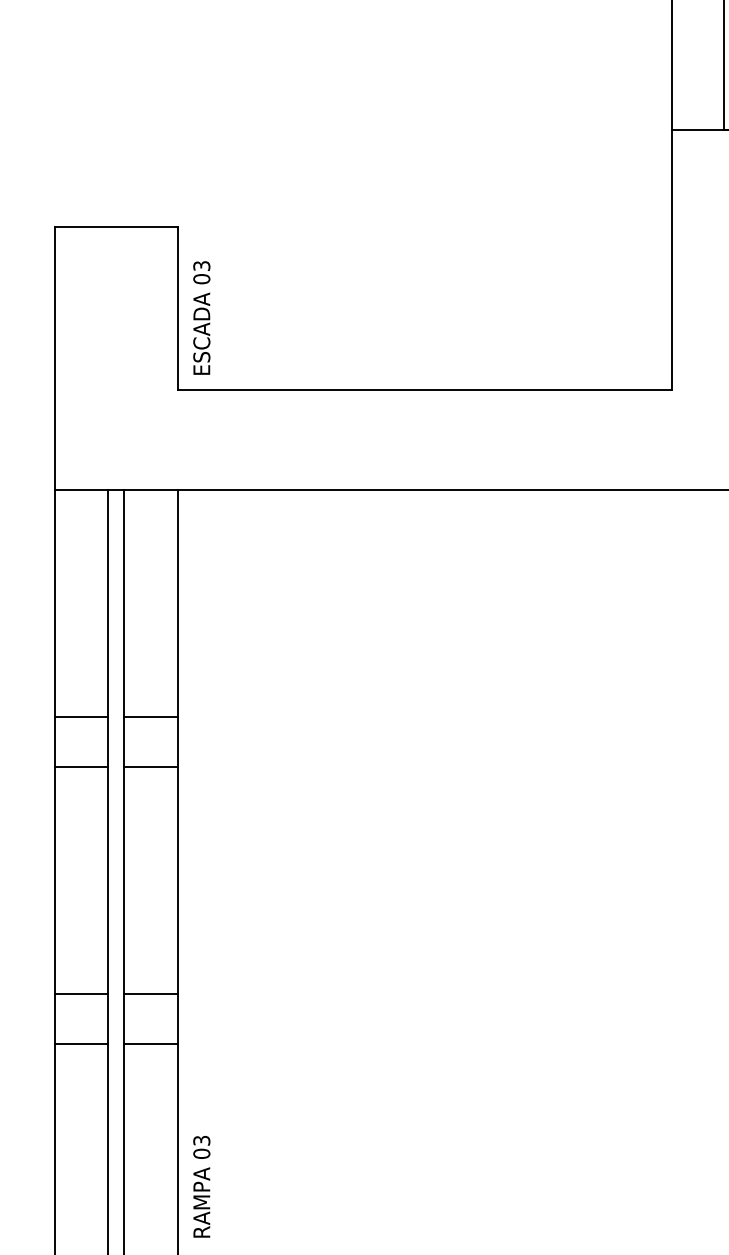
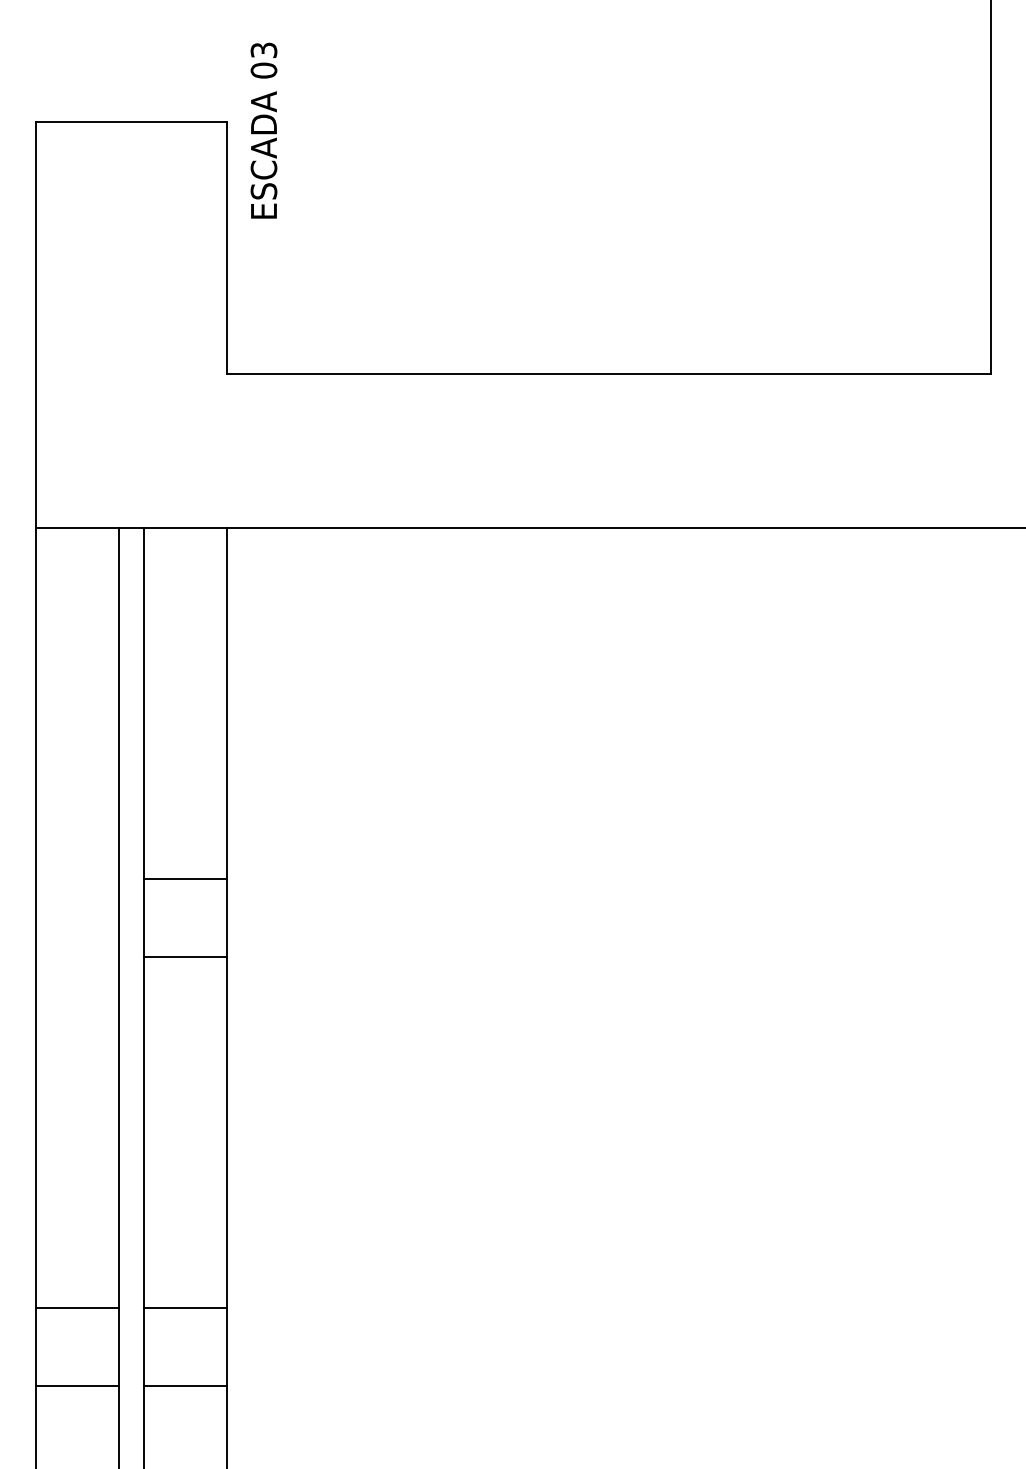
text: (201, 317) -> (263, 129), moved
line: (81, 716) -> (77, 878), removed
line: (81, 766) -> (77, 956), removed

